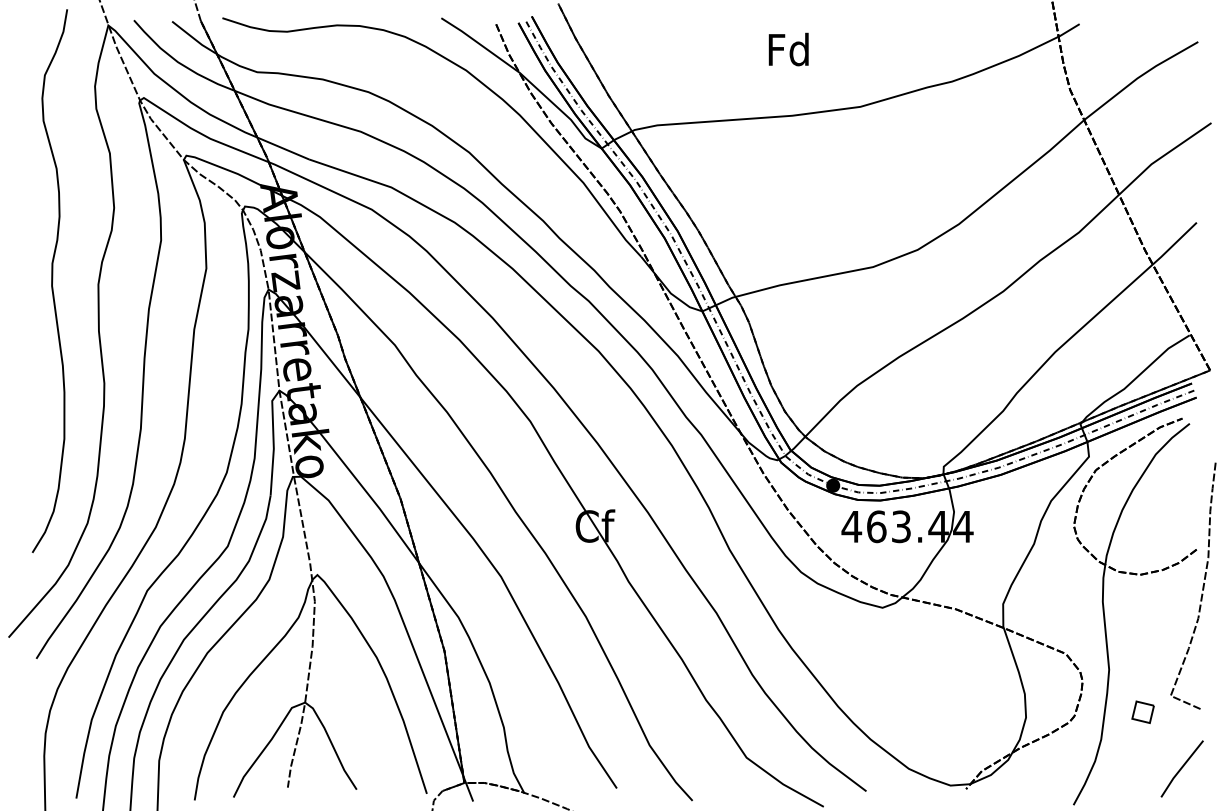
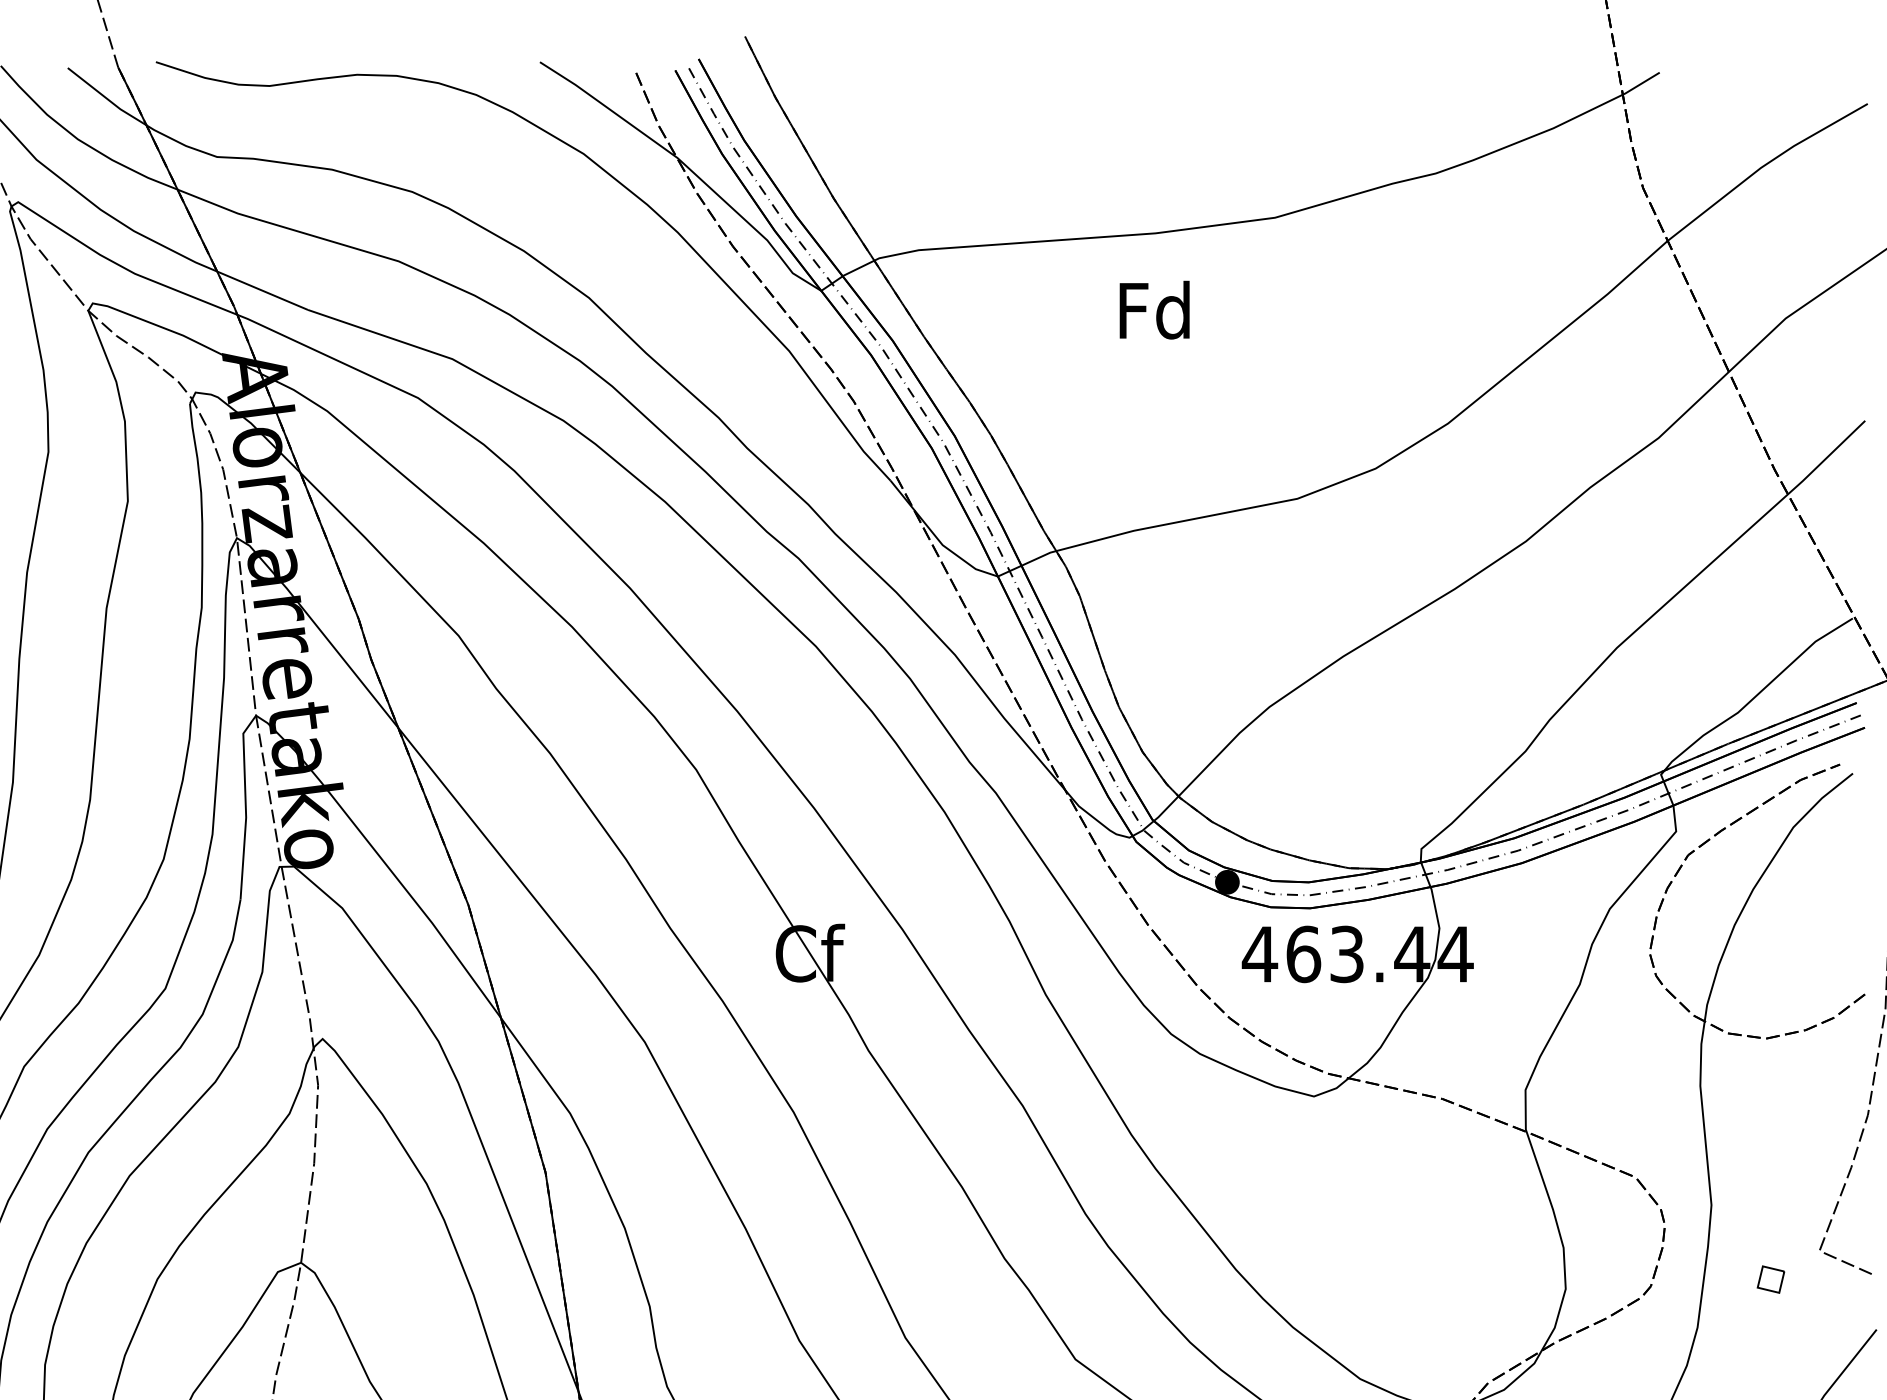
text: (788, 49) -> (1154, 310), moved
part: (1142, 711) -> (1769, 1278), size x0.7

